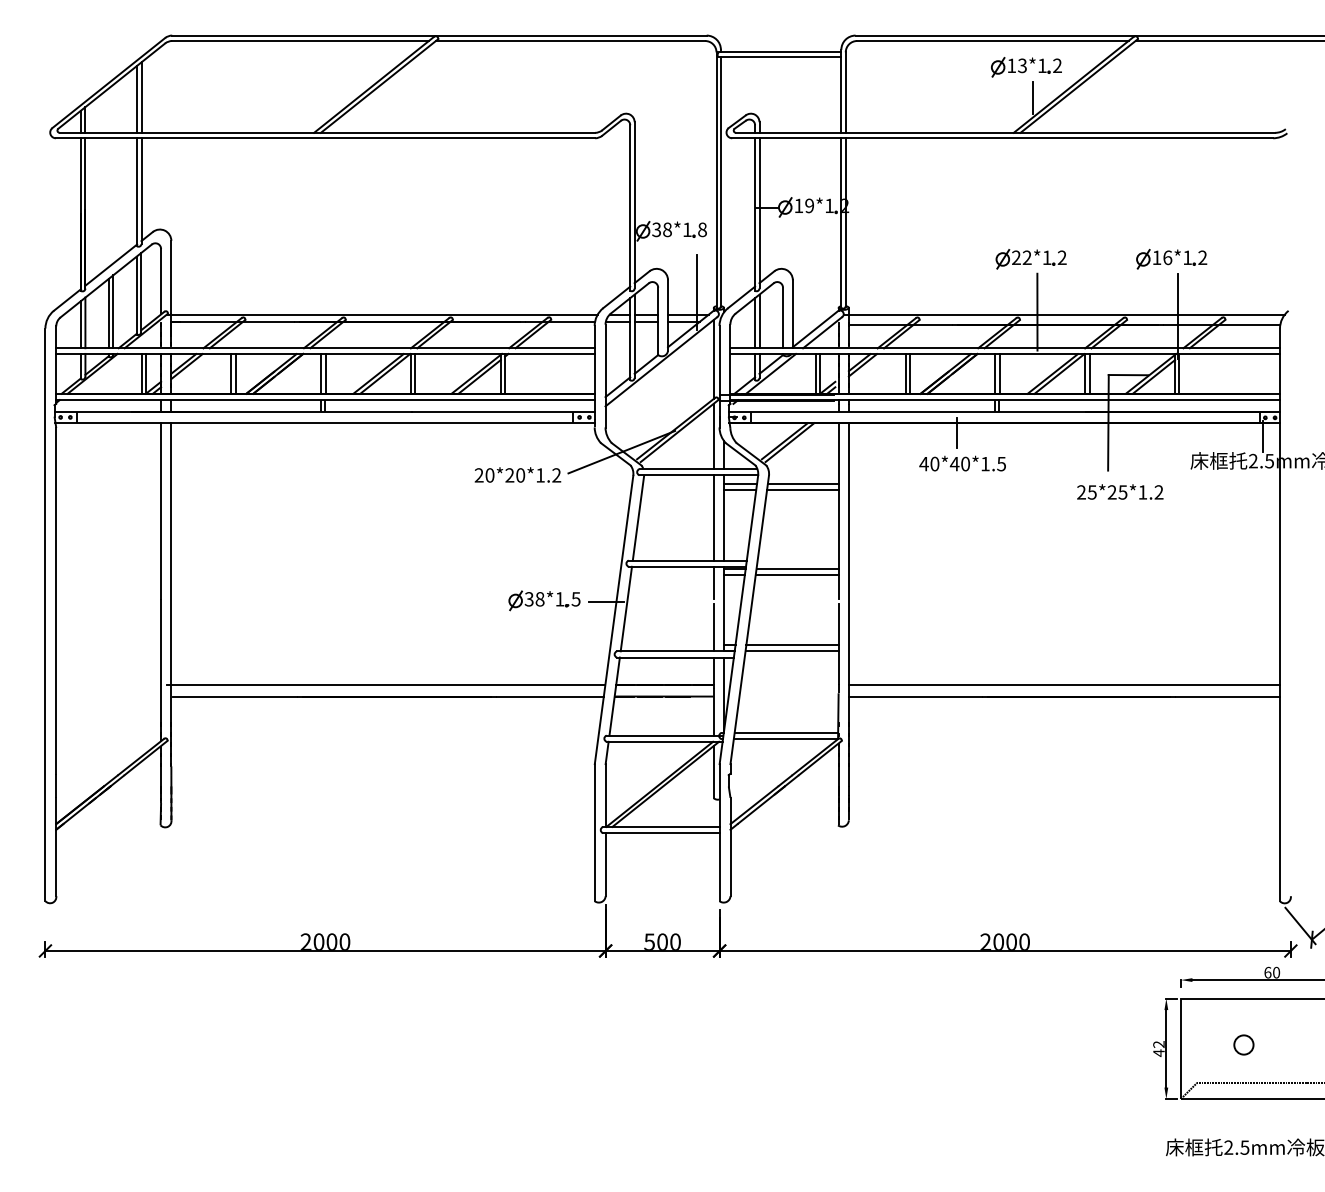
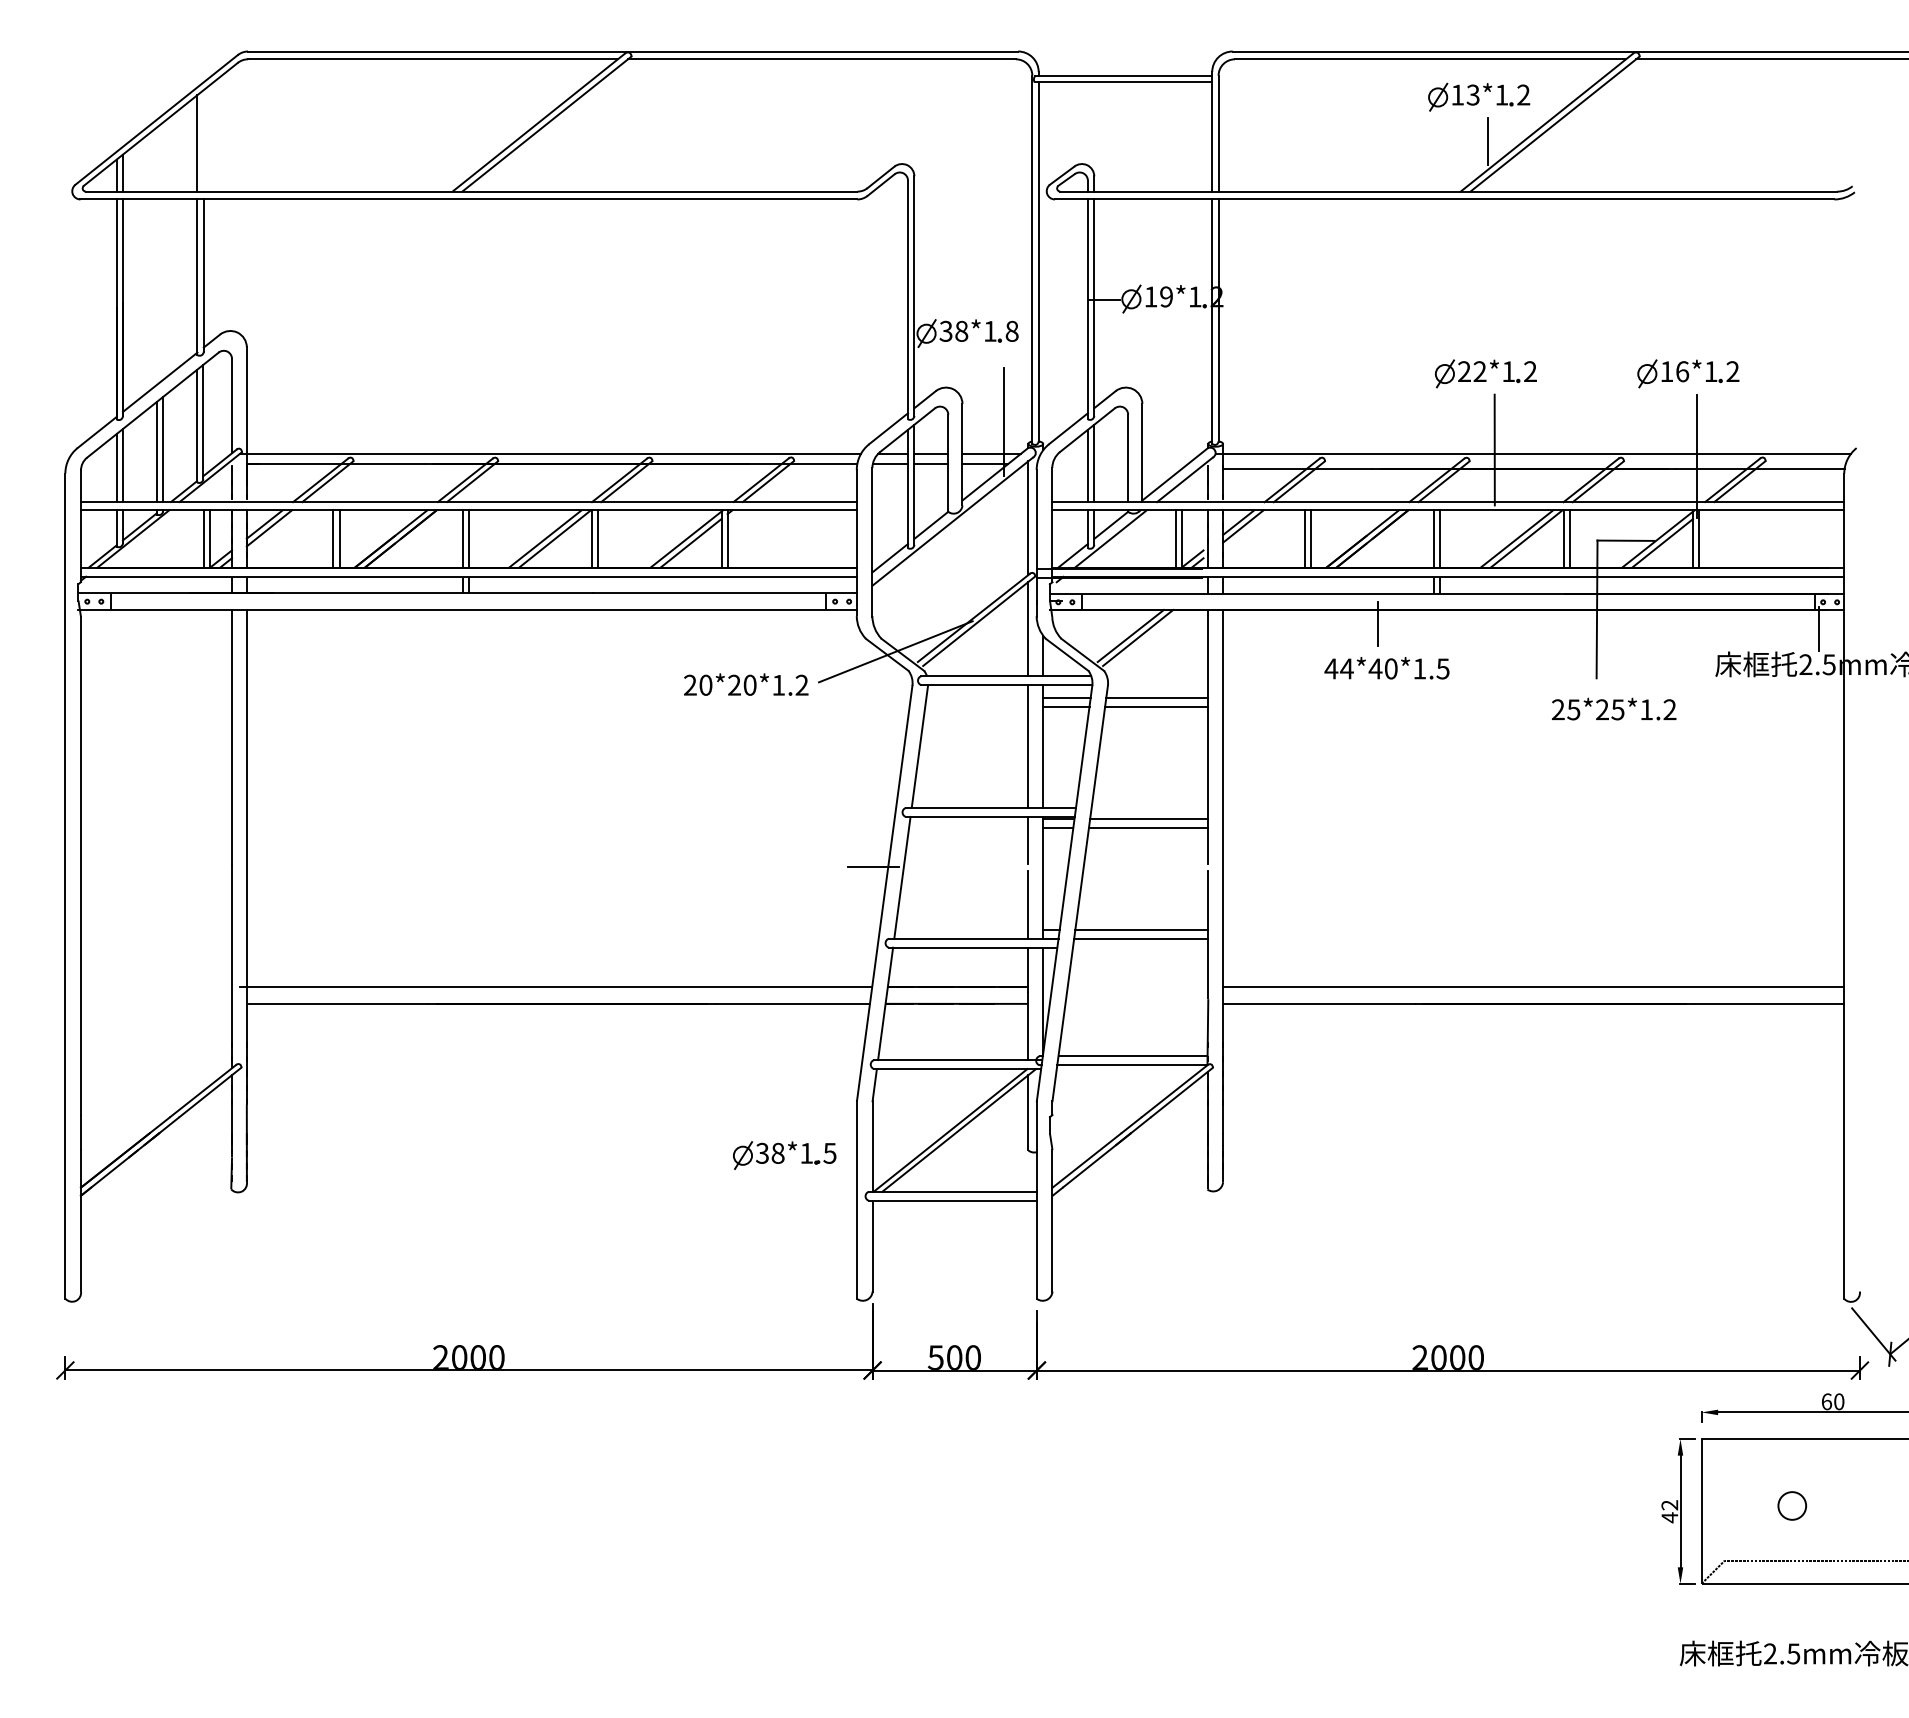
line: (141, 97) -> (203, 140), removed
text: (934, 463) -> (1346, 668), 40*40*1.5 -> 44*40*1.5
part: (544, 600) -> (784, 1155), moved

